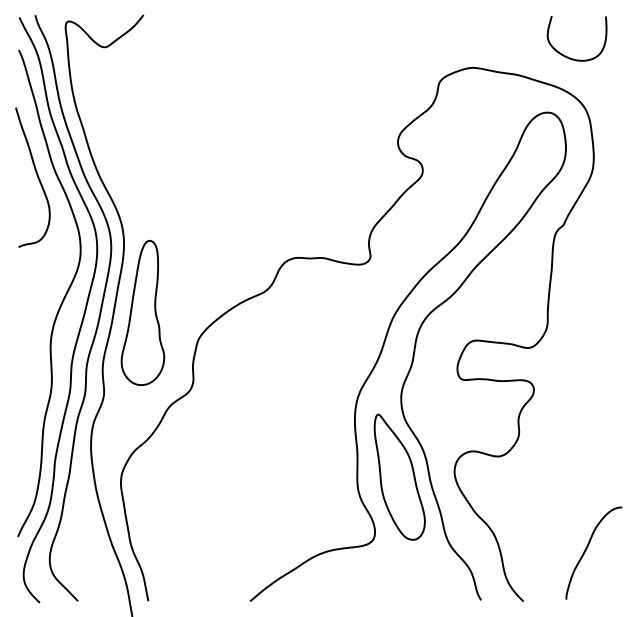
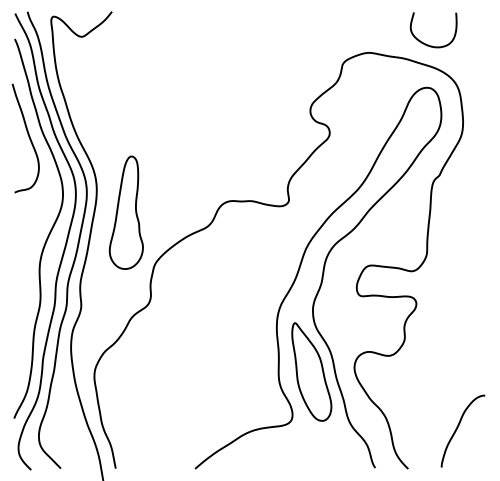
curve: (568, 56) -> (426, 44), moved
part: (142, 312) -> (126, 212), moved

